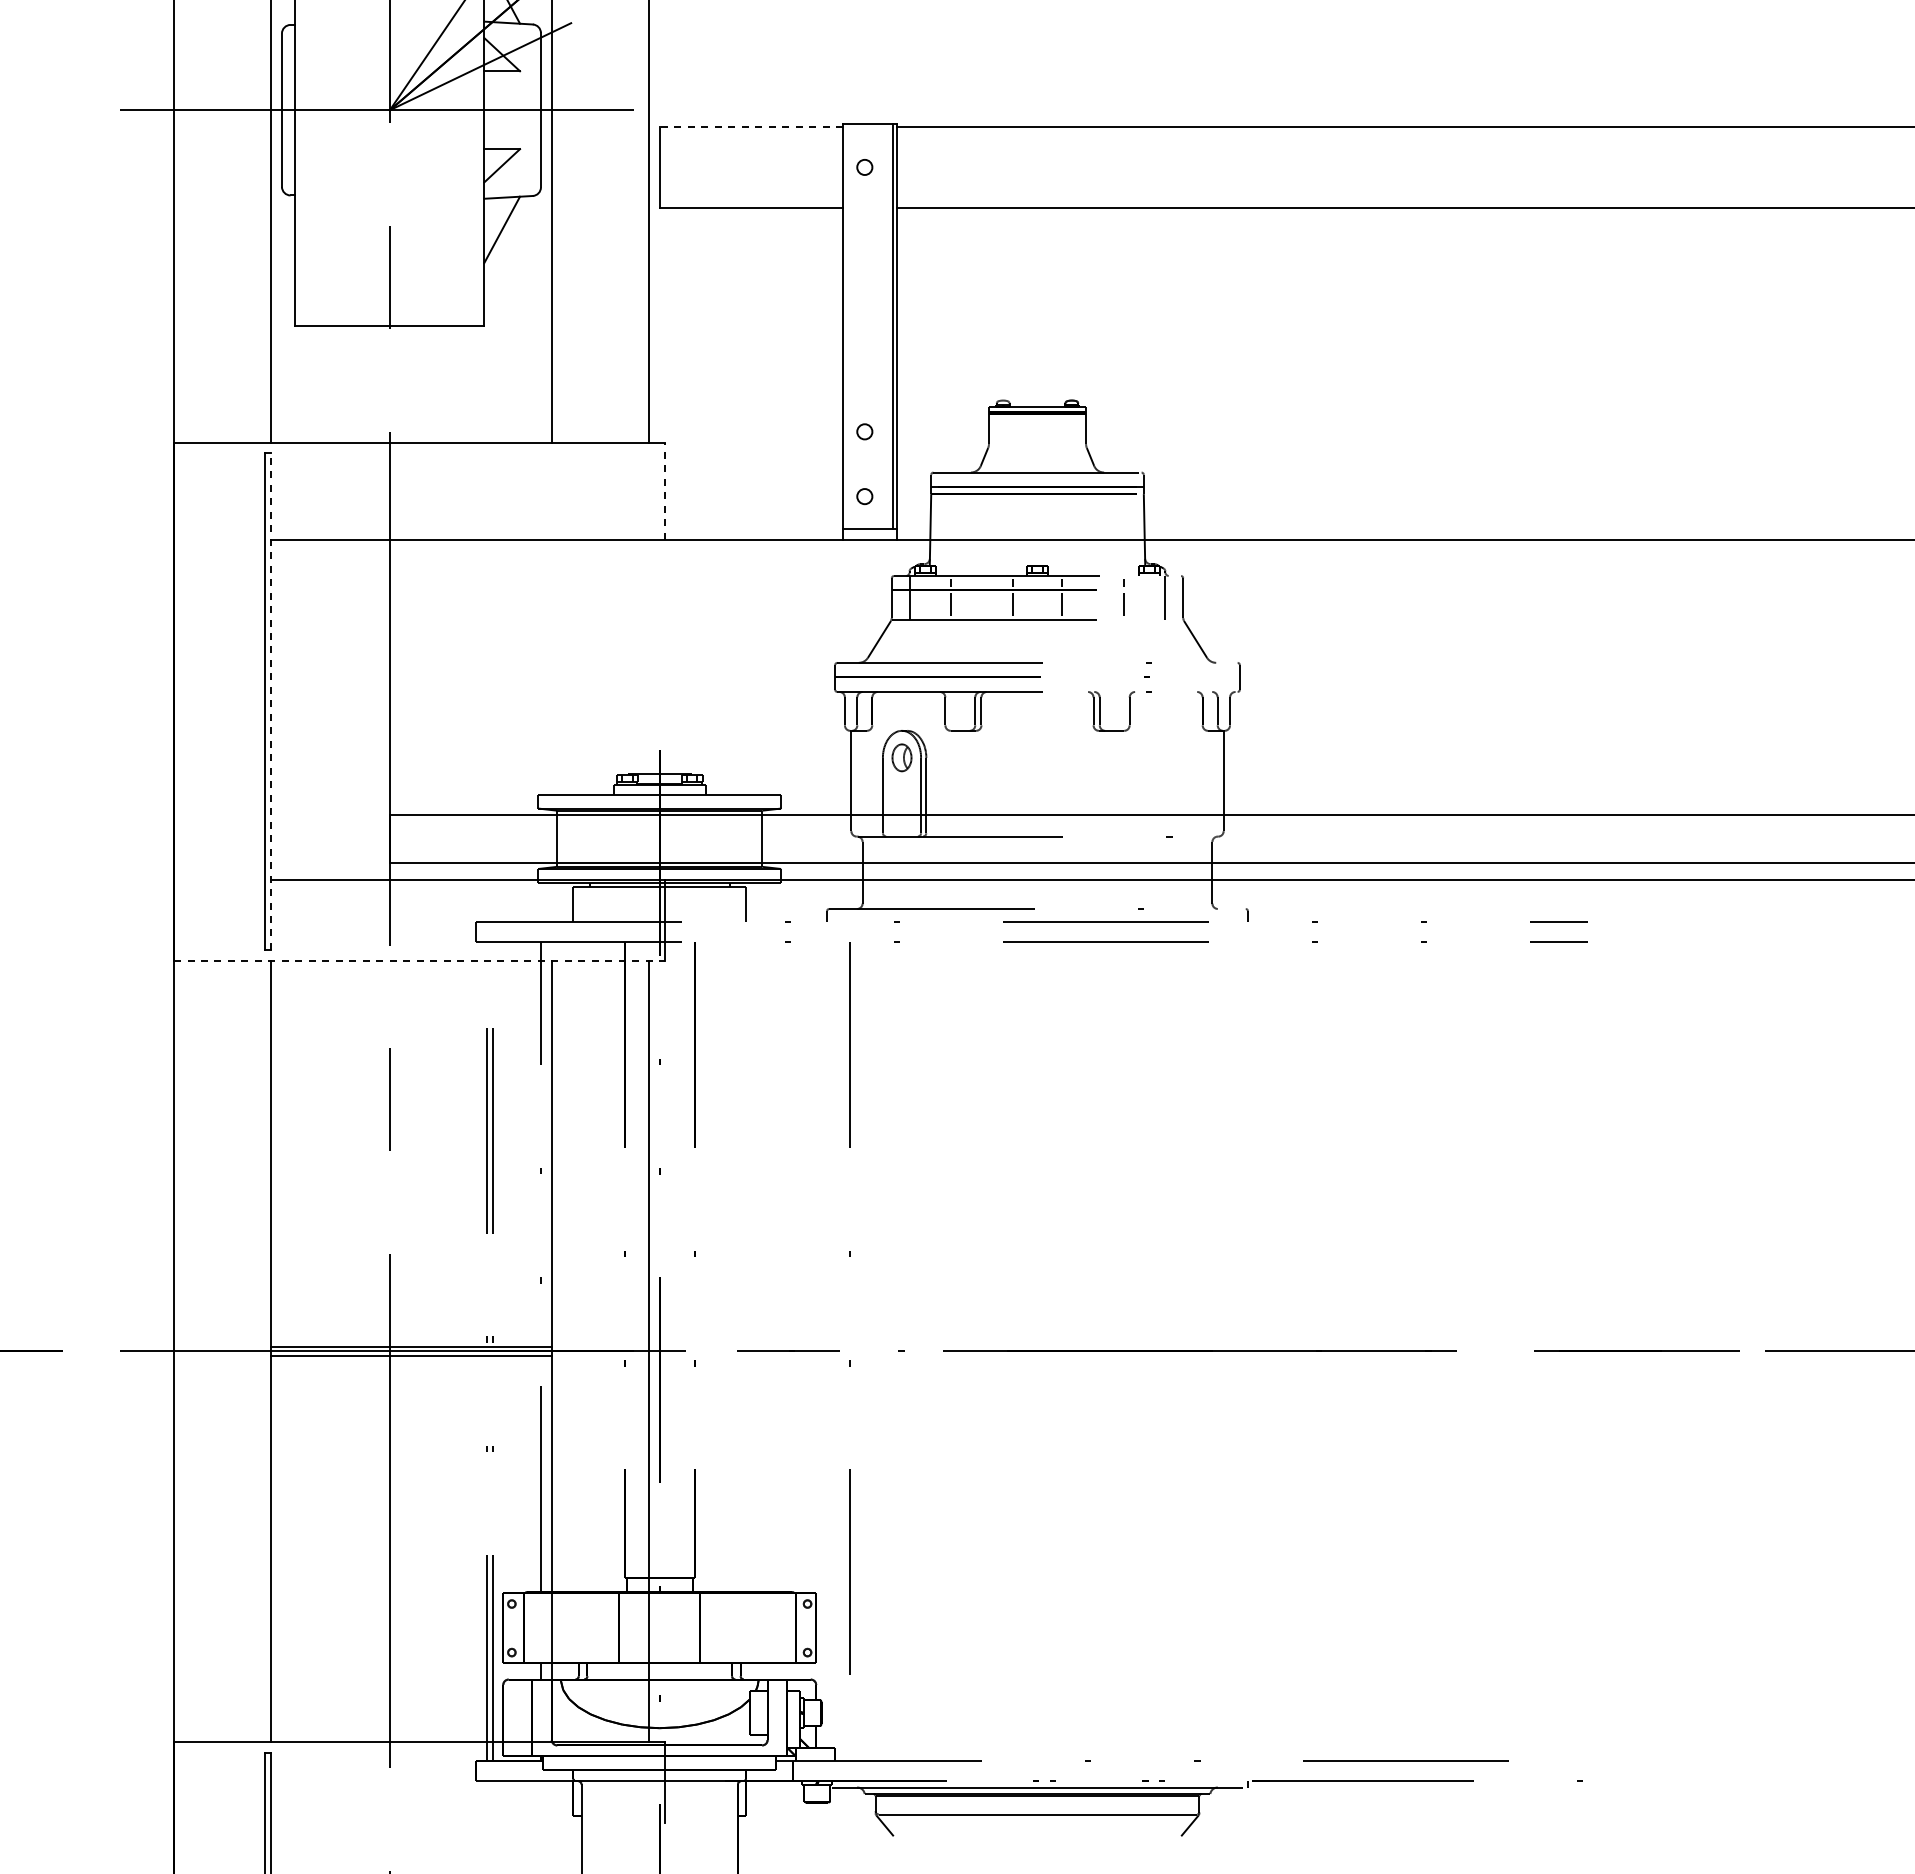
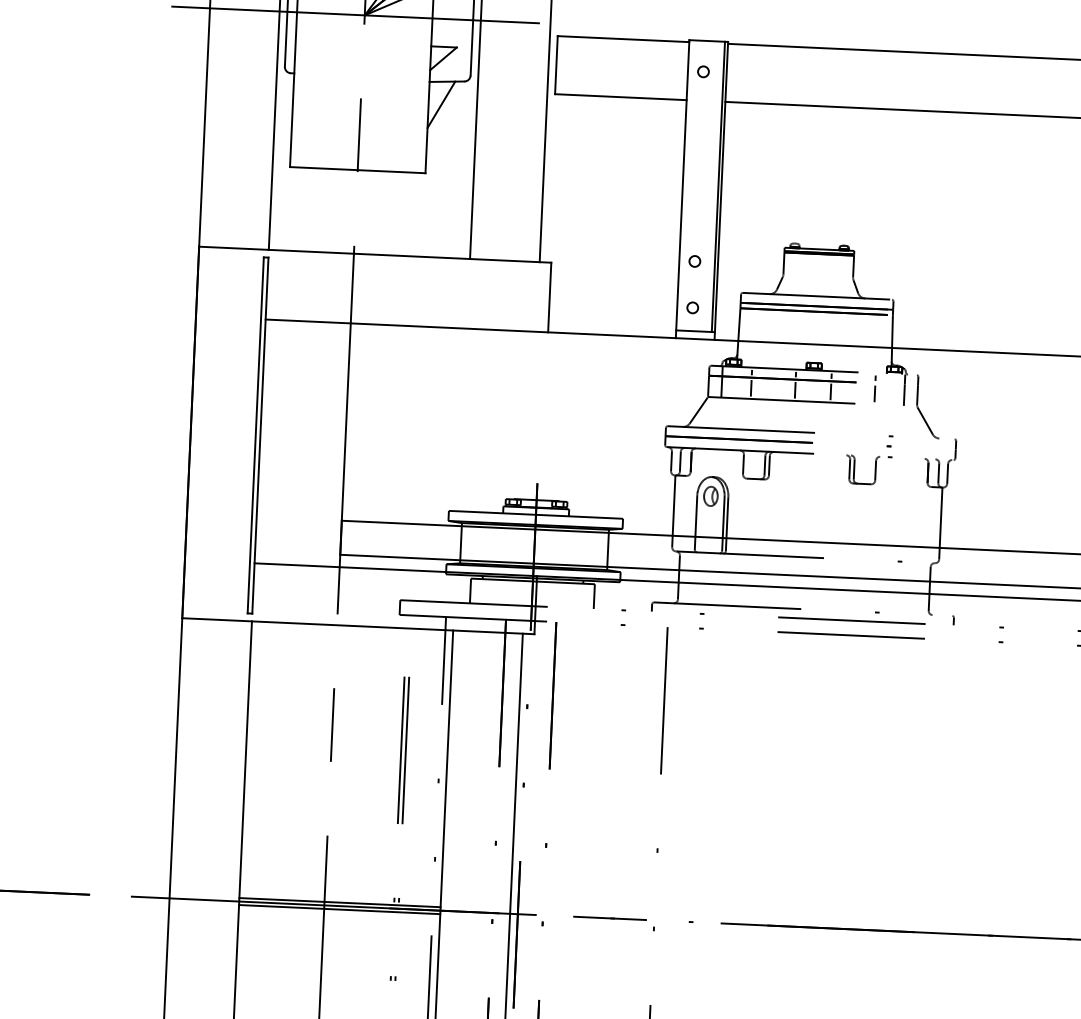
line: (751, 126) -> (623, 38), dashed -> solid
line: (665, 491) -> (550, 297), dashed -> solid
line: (271, 701) -> (260, 435), dashed -> solid
line: (419, 960) -> (358, 626), dashed -> solid

